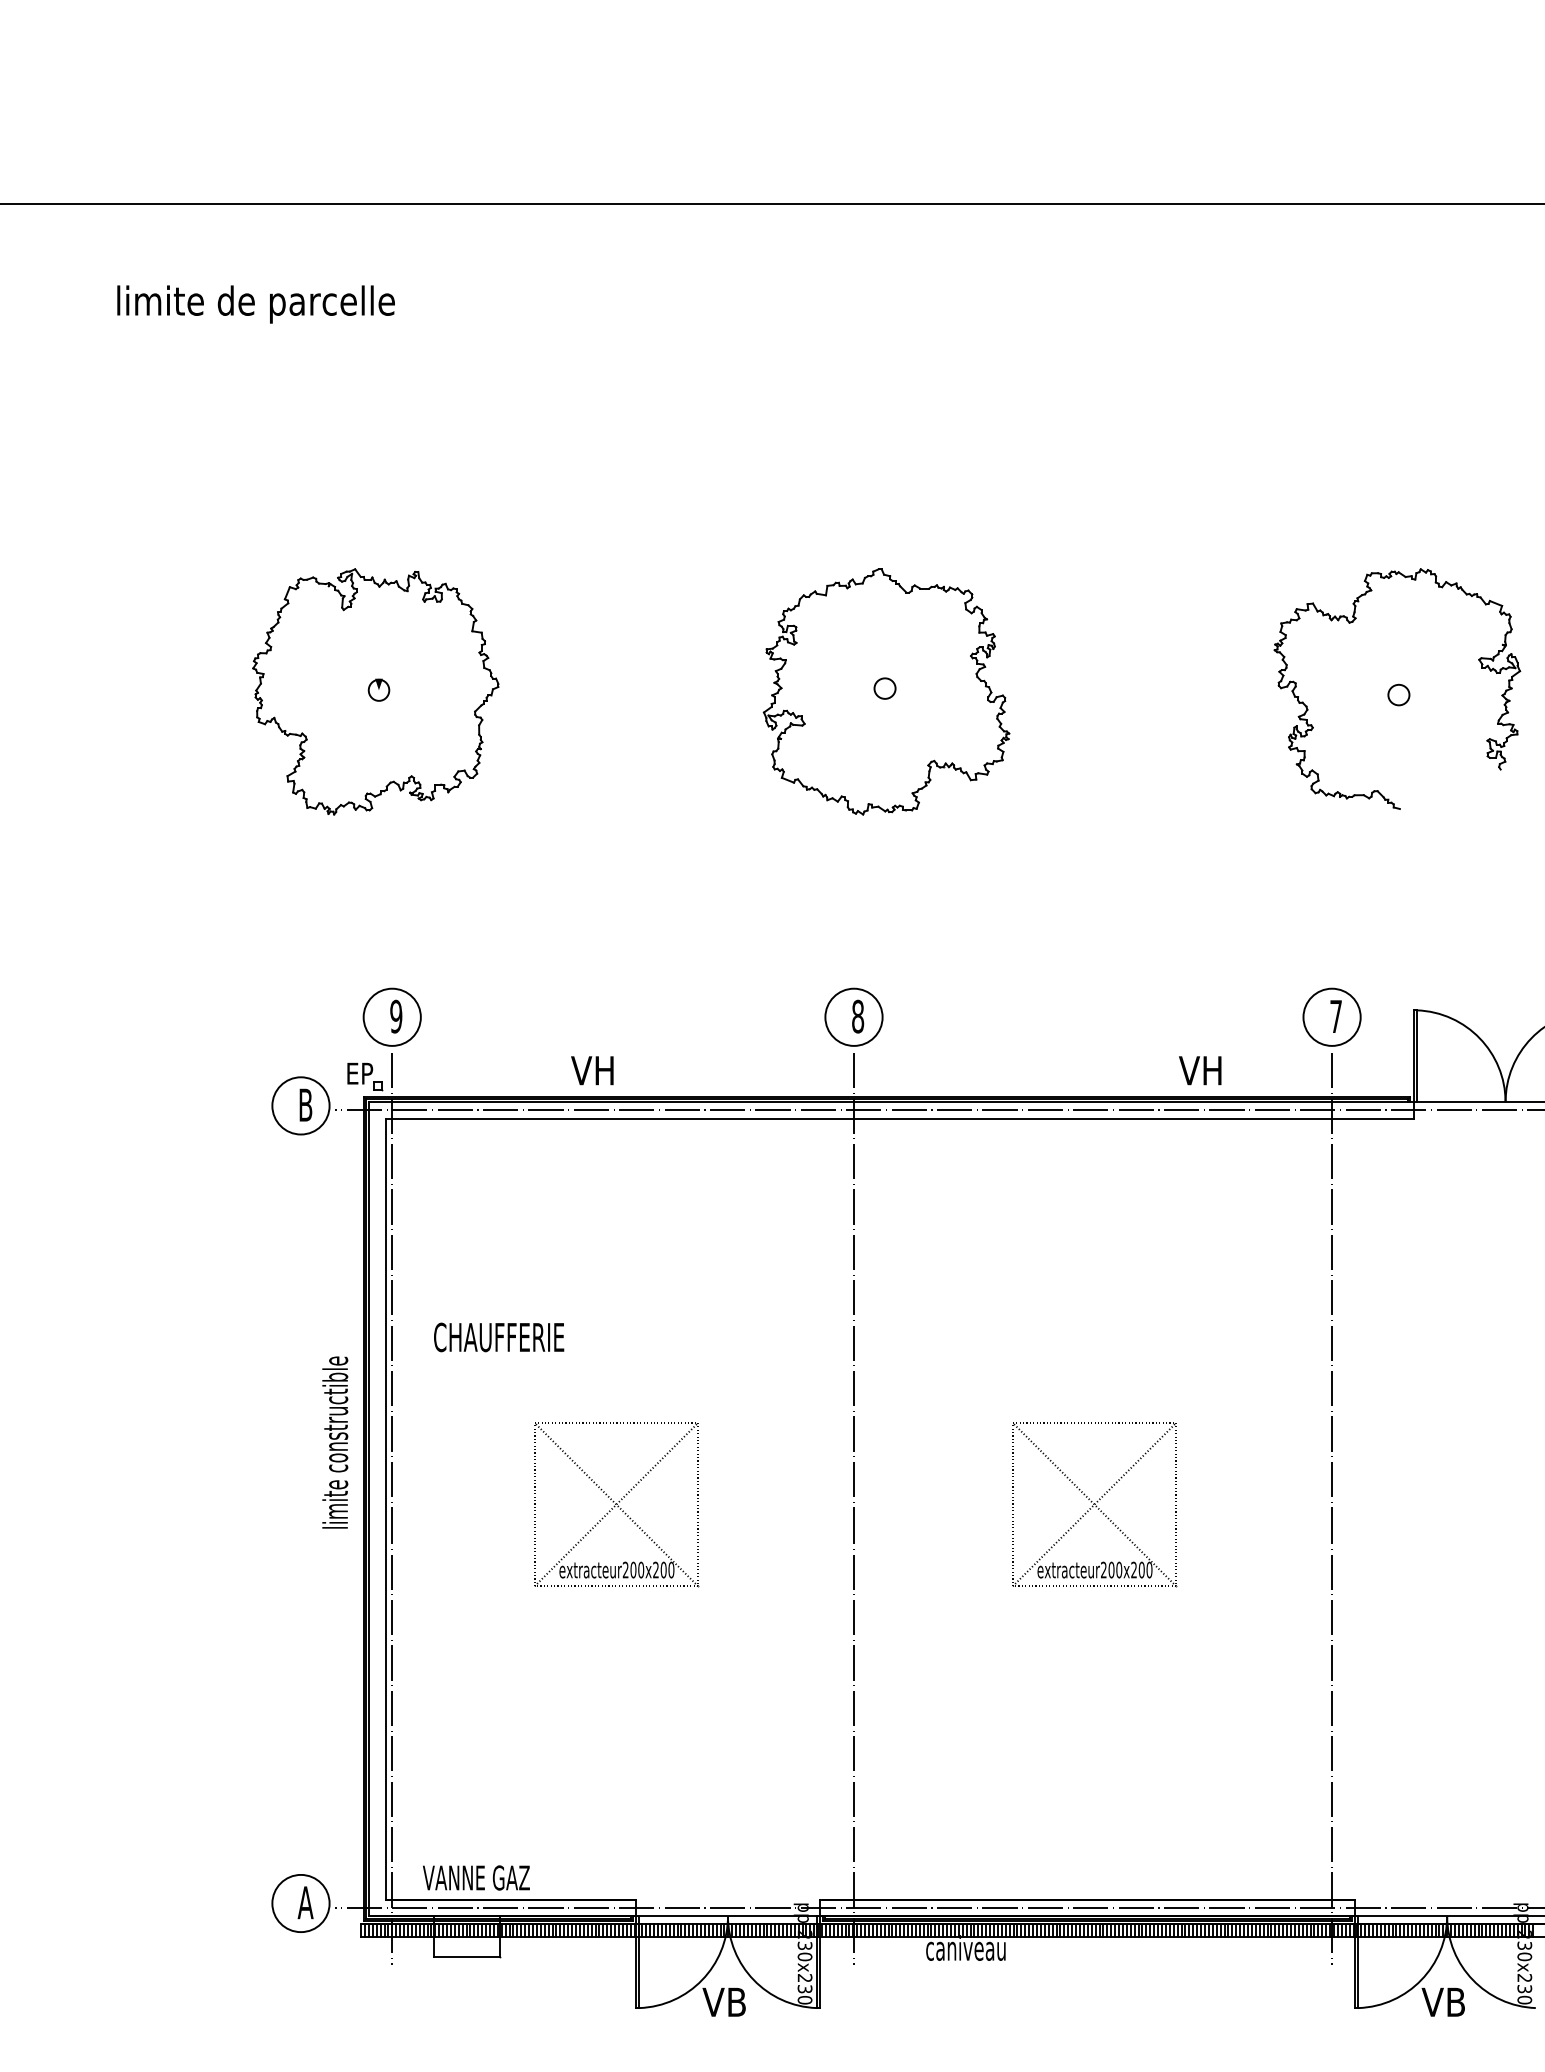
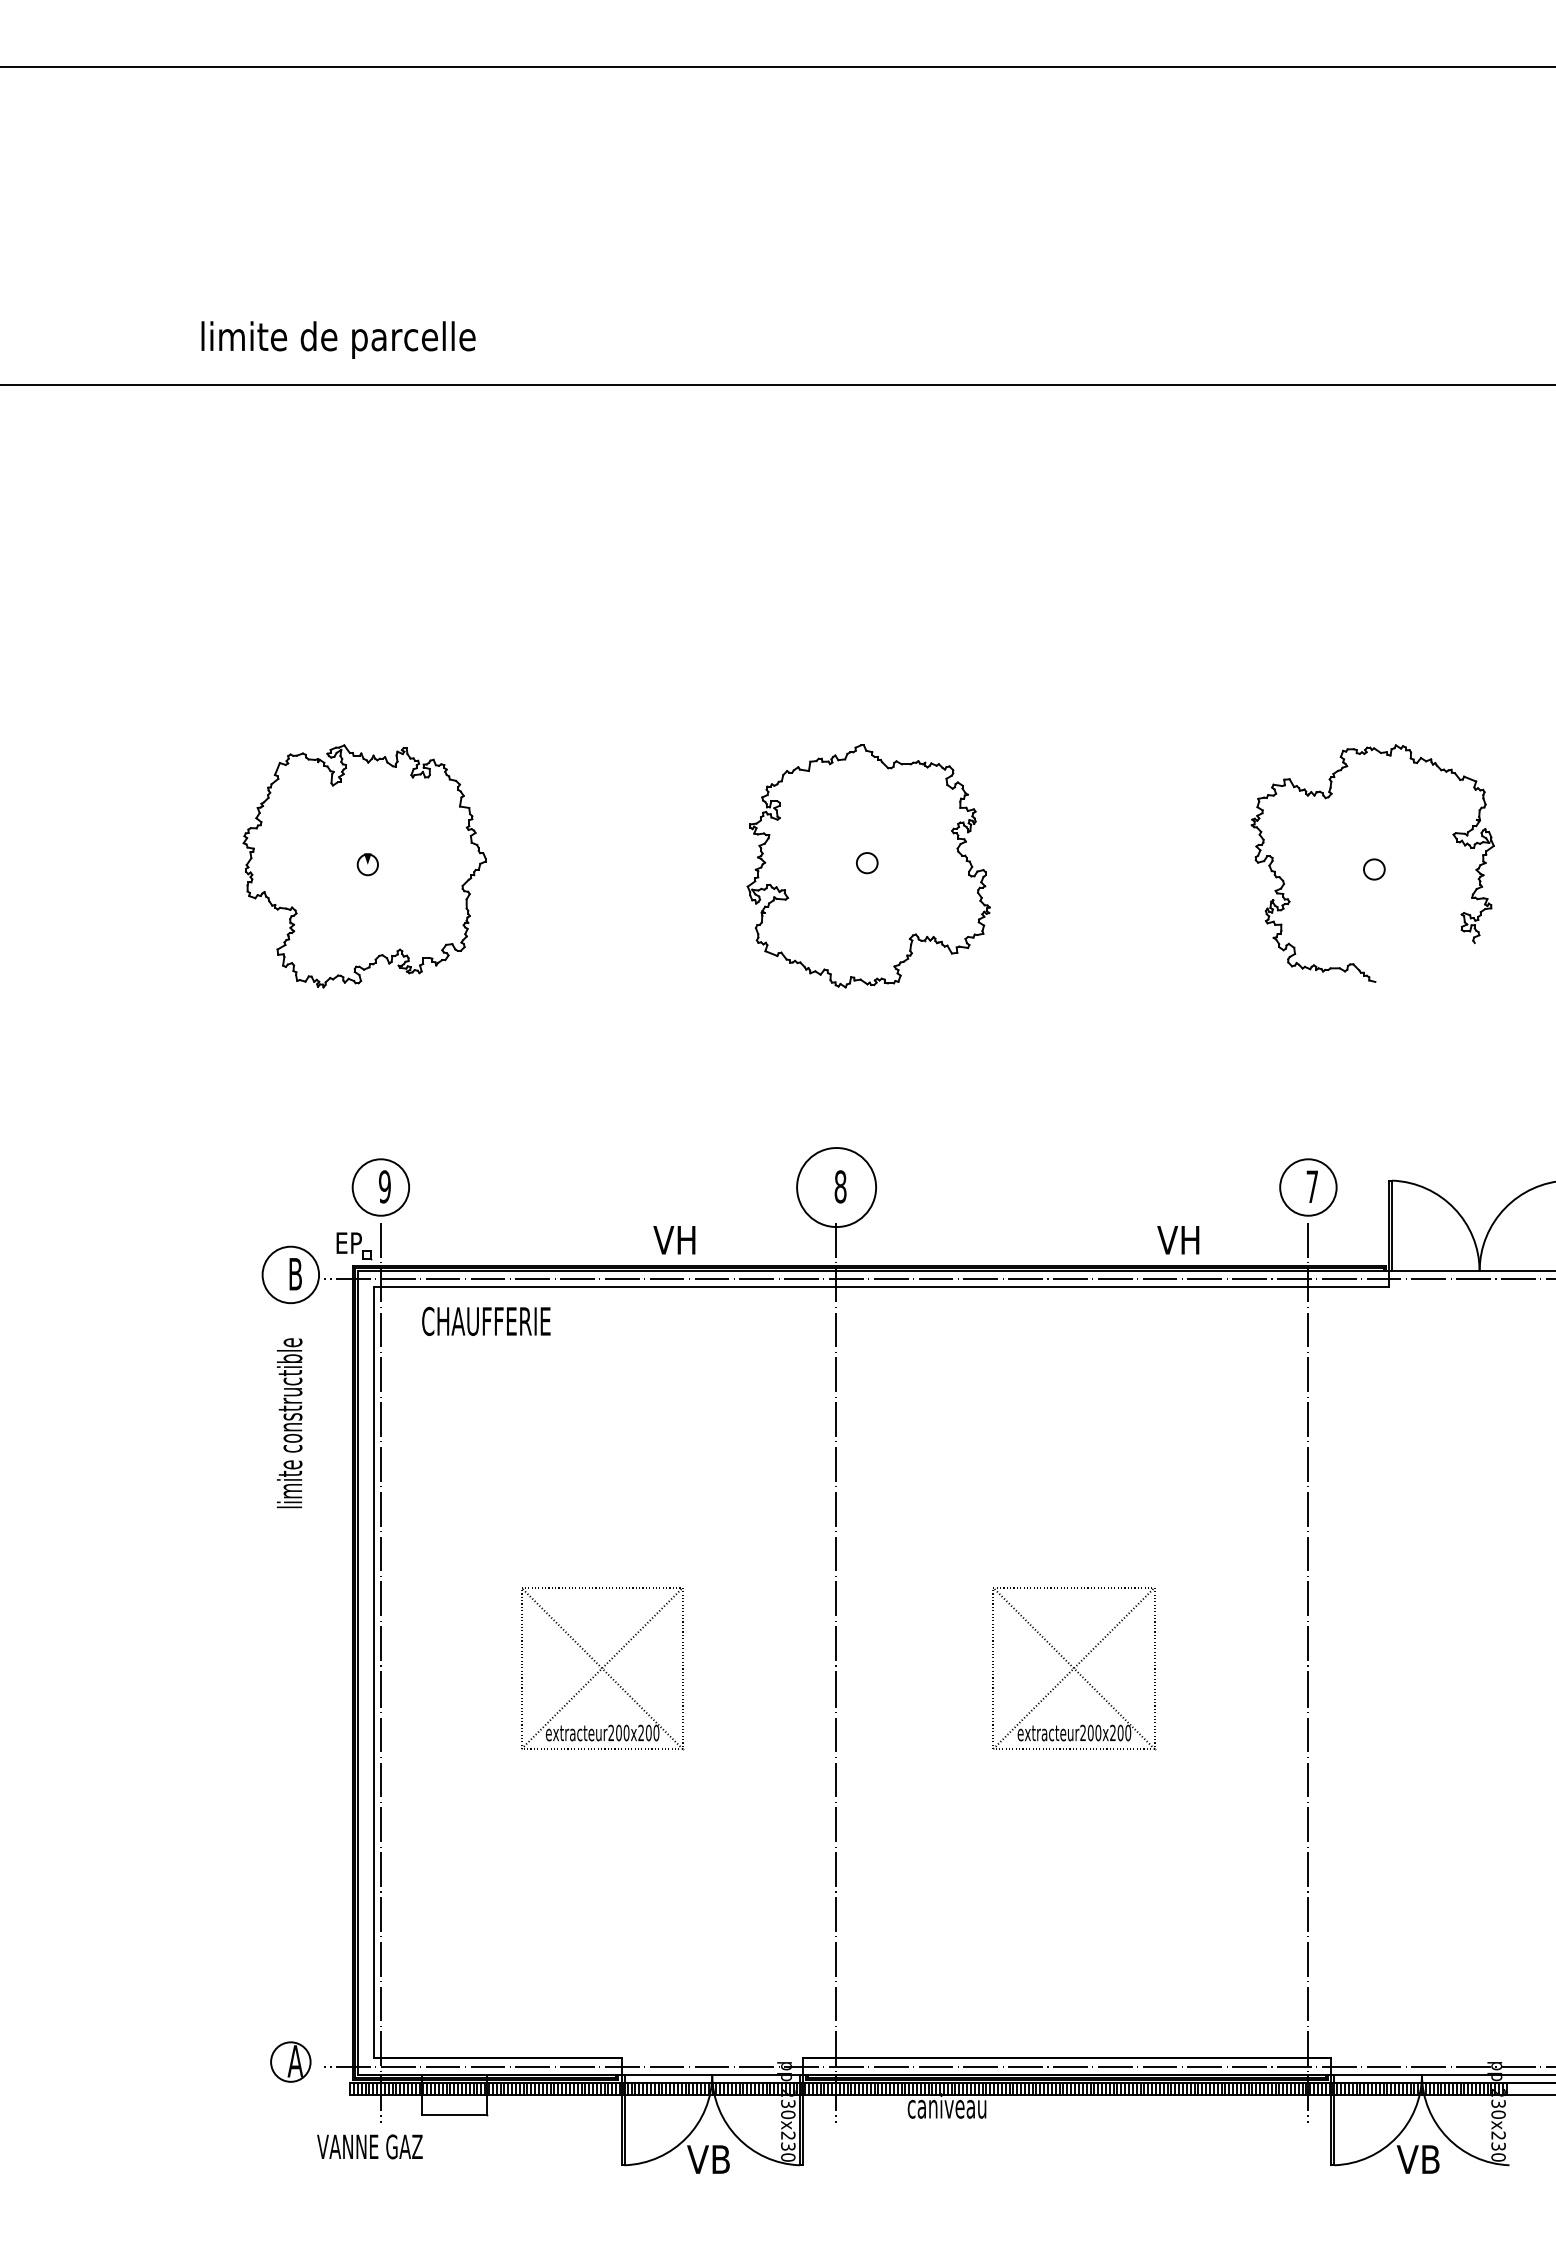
text: (256, 303) -> (338, 339), moved
circle: (853, 1017) -> (836, 1187), size x1.4
text: (592, 1070) -> (674, 1240), moved
text: (499, 1336) -> (486, 1320), moved
text: (335, 1442) -> (289, 1423), moved
text: (475, 1877) -> (369, 2146), moved
circle: (300, 1902) -> (290, 2061), size x0.7

